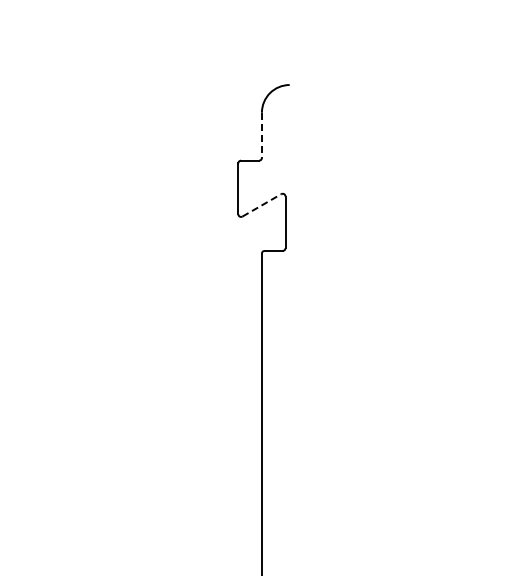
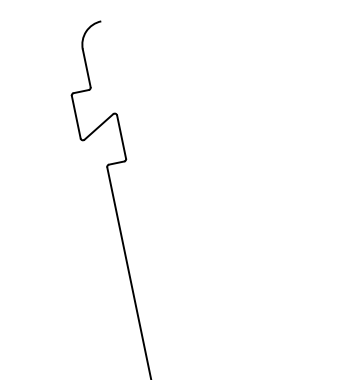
line: (261, 135) -> (86, 68), dashed -> solid
line: (262, 205) -> (99, 126), dashed -> solid

